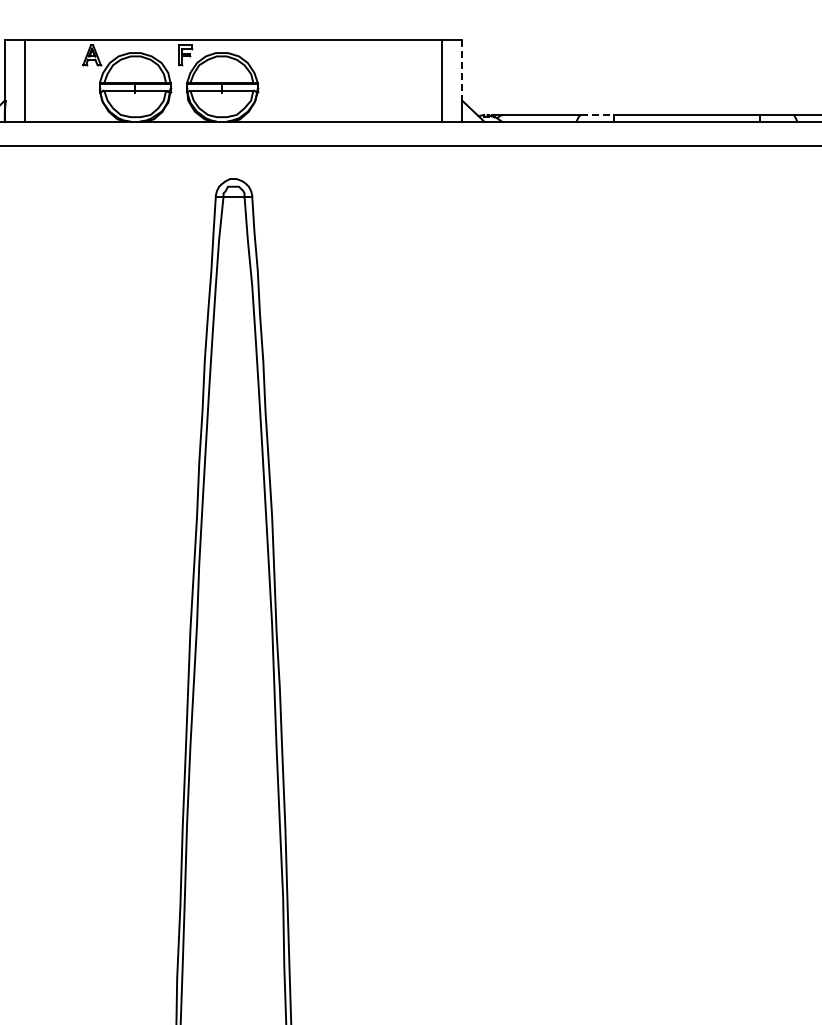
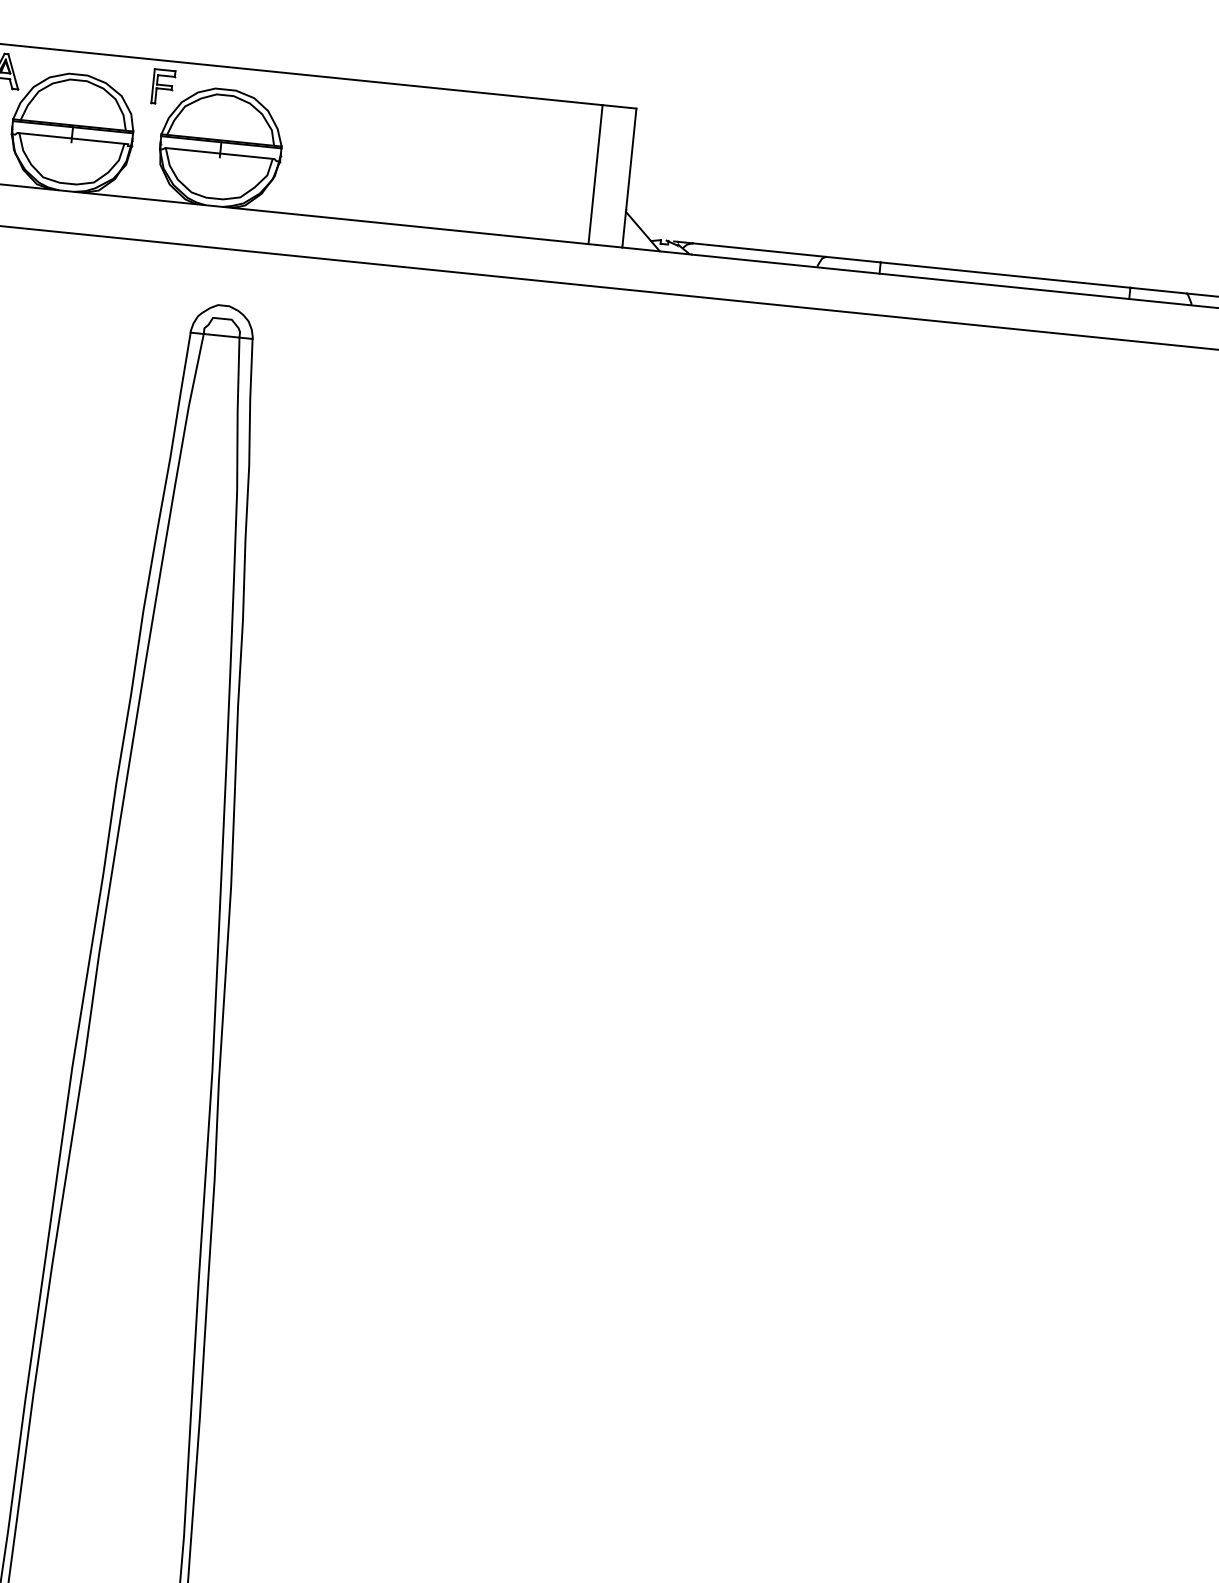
line: (462, 70) -> (631, 160), dashed -> solid
line: (597, 114) -> (853, 258), dashed -> solid

